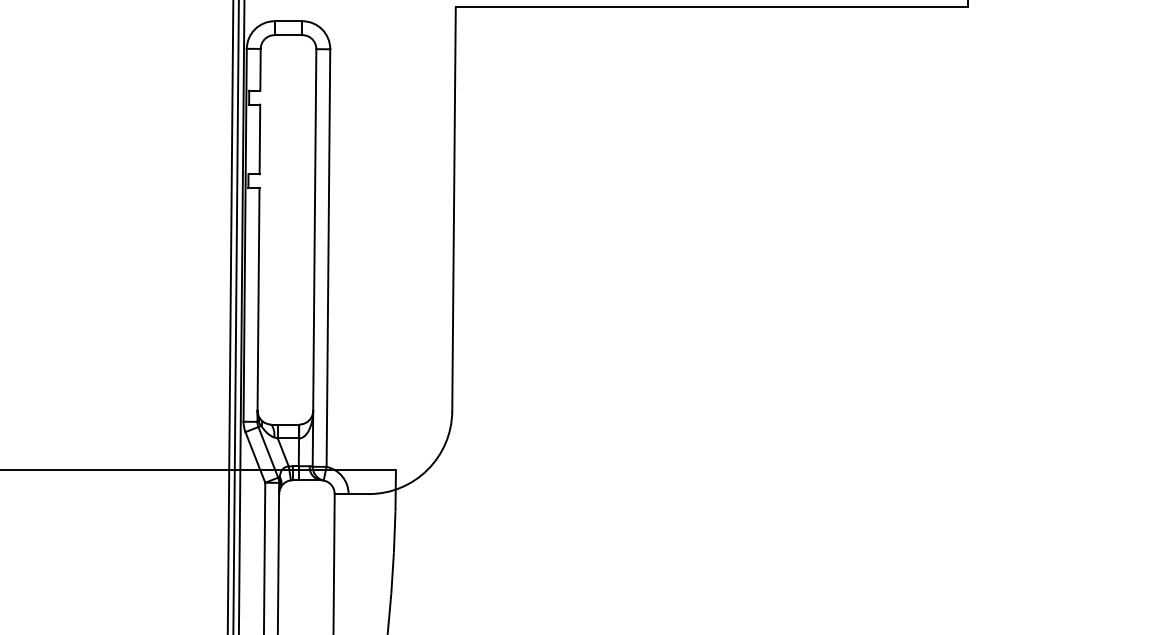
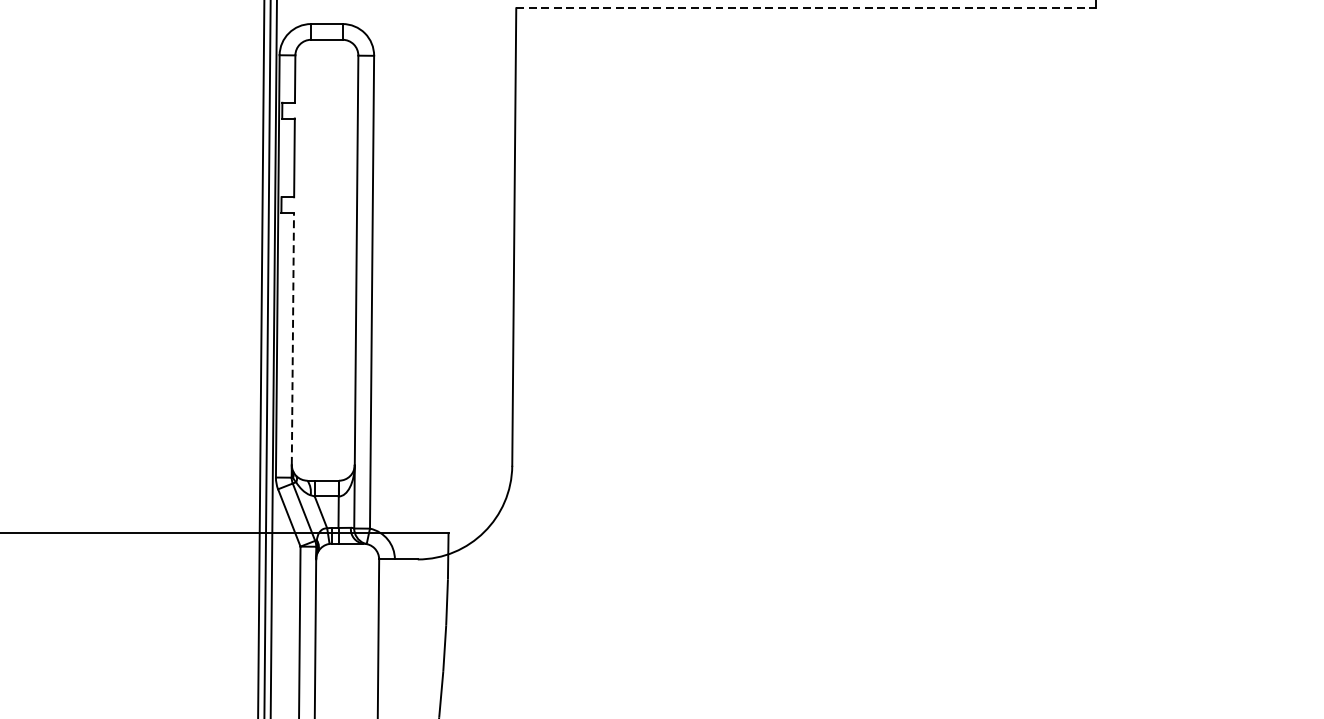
line: (711, 7) -> (805, 8), solid -> dashed
line: (258, 298) -> (292, 337), solid -> dashed

